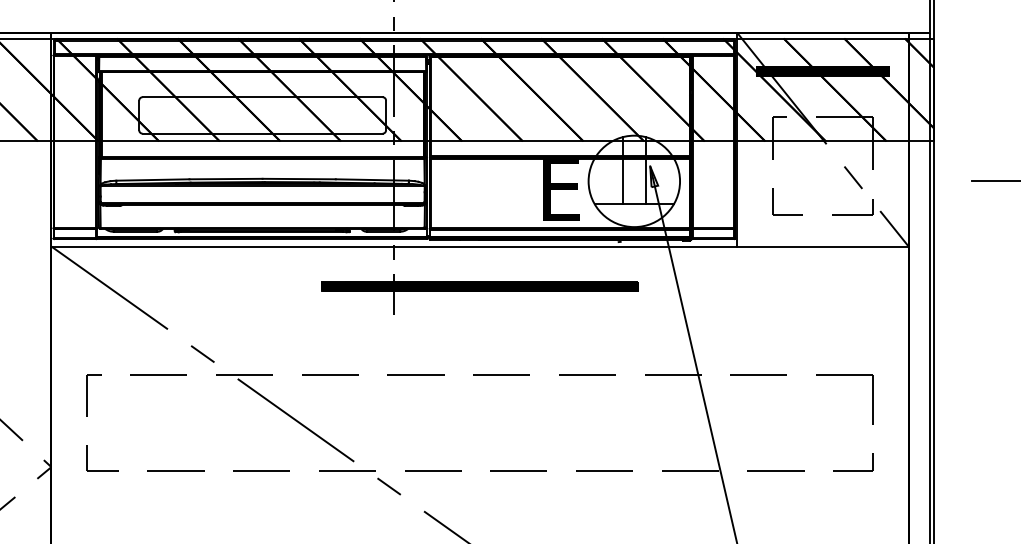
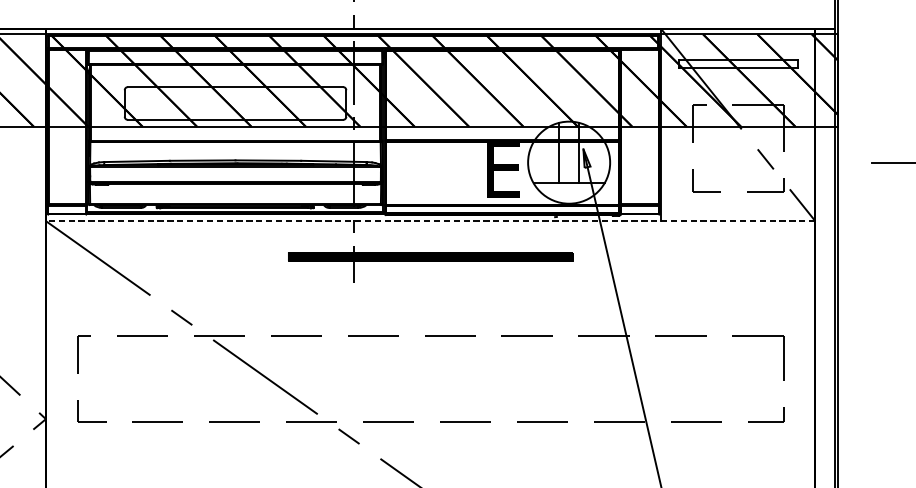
hatch: (822, 71) -> (738, 64), removed
line: (480, 246) -> (431, 221), solid -> dashed

